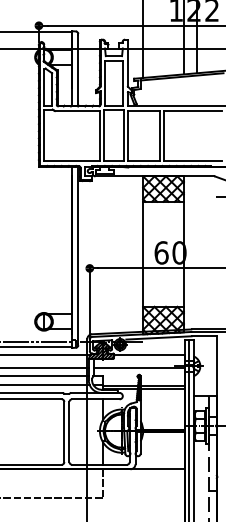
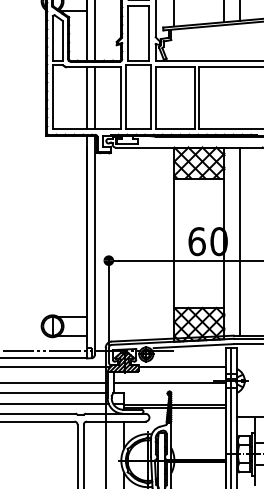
line: (71, 136) -> (86, 98), added
line: (78, 136) -> (94, 98), added
line: (196, 252) -> (239, 241), added

